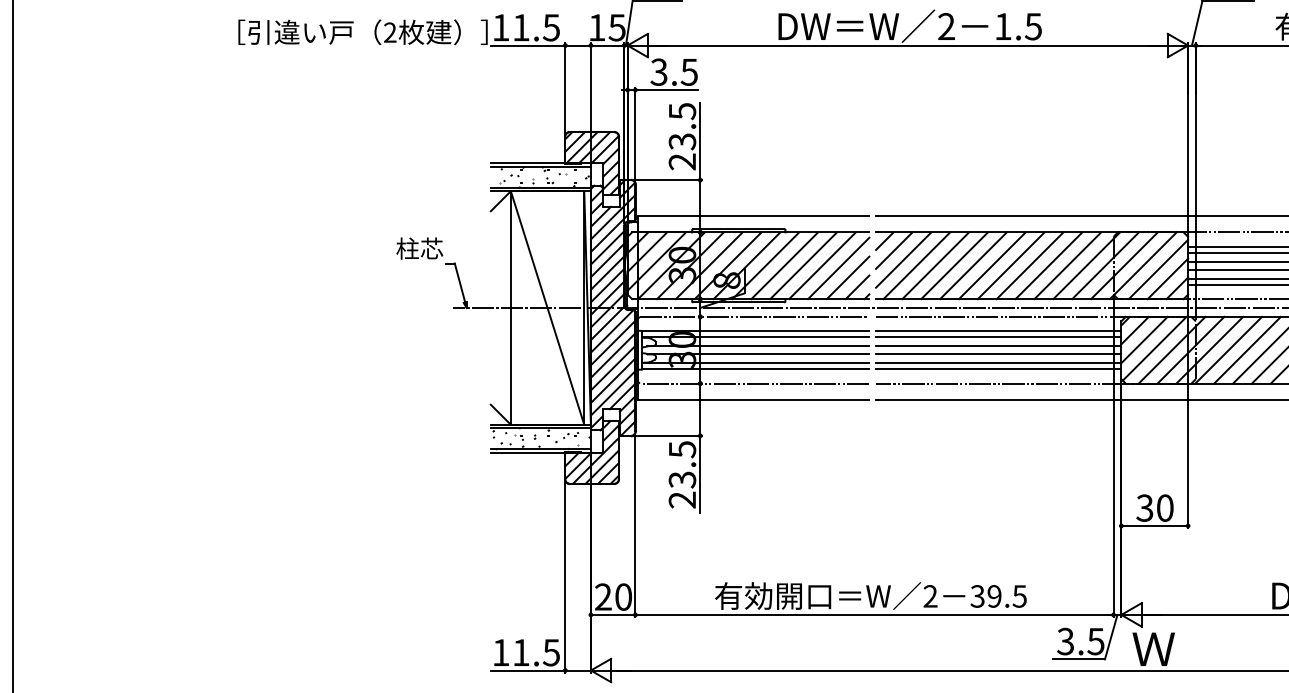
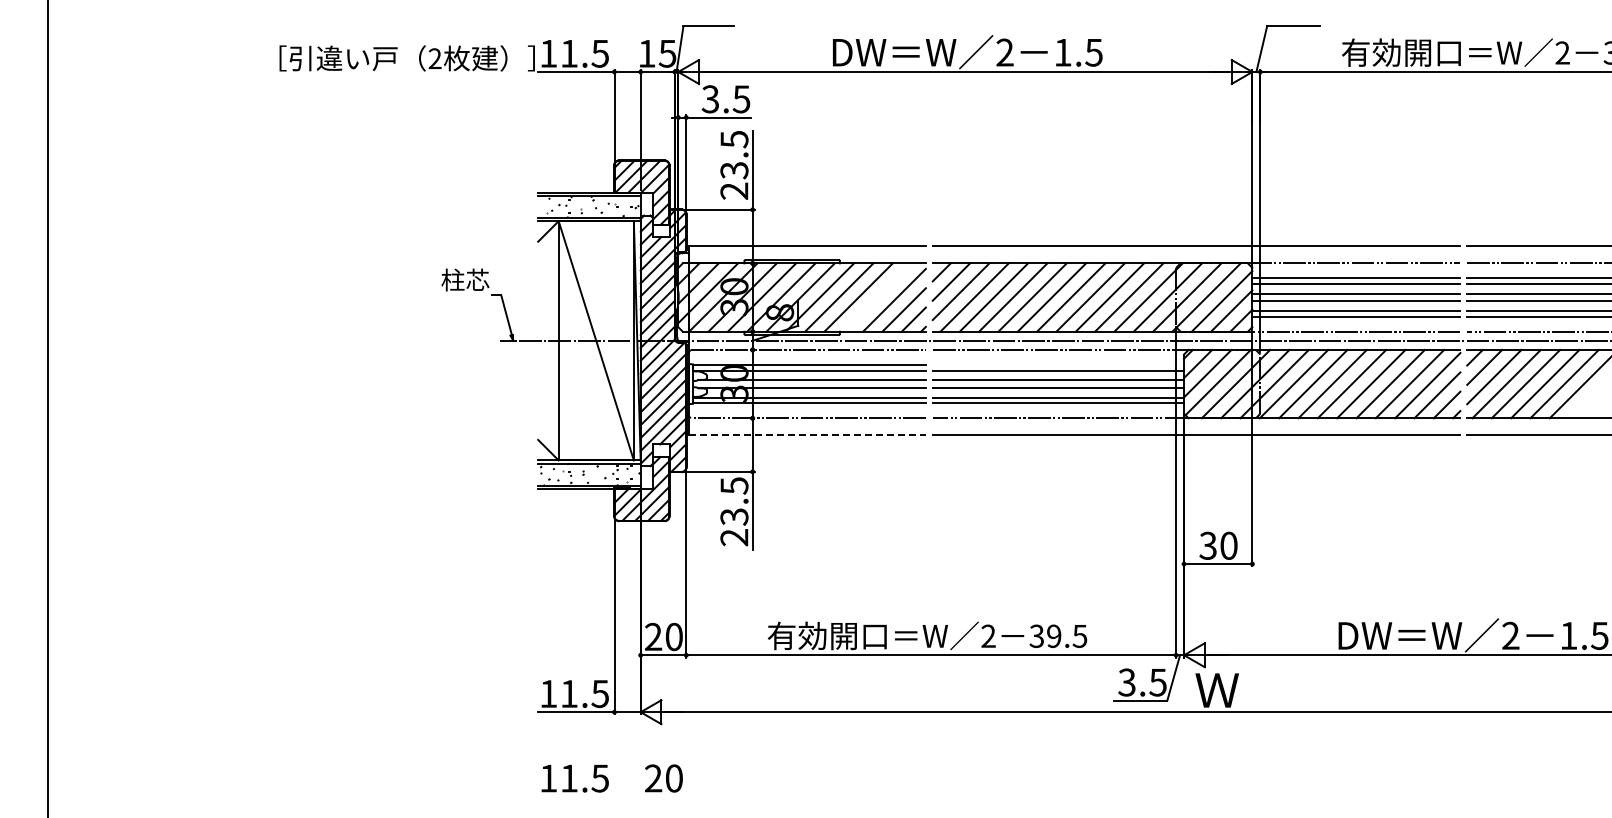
line: (822, 265) -> (877, 297), removed
line: (998, 331) -> (1058, 364), removed
line: (753, 400) -> (807, 435), solid -> dashed

